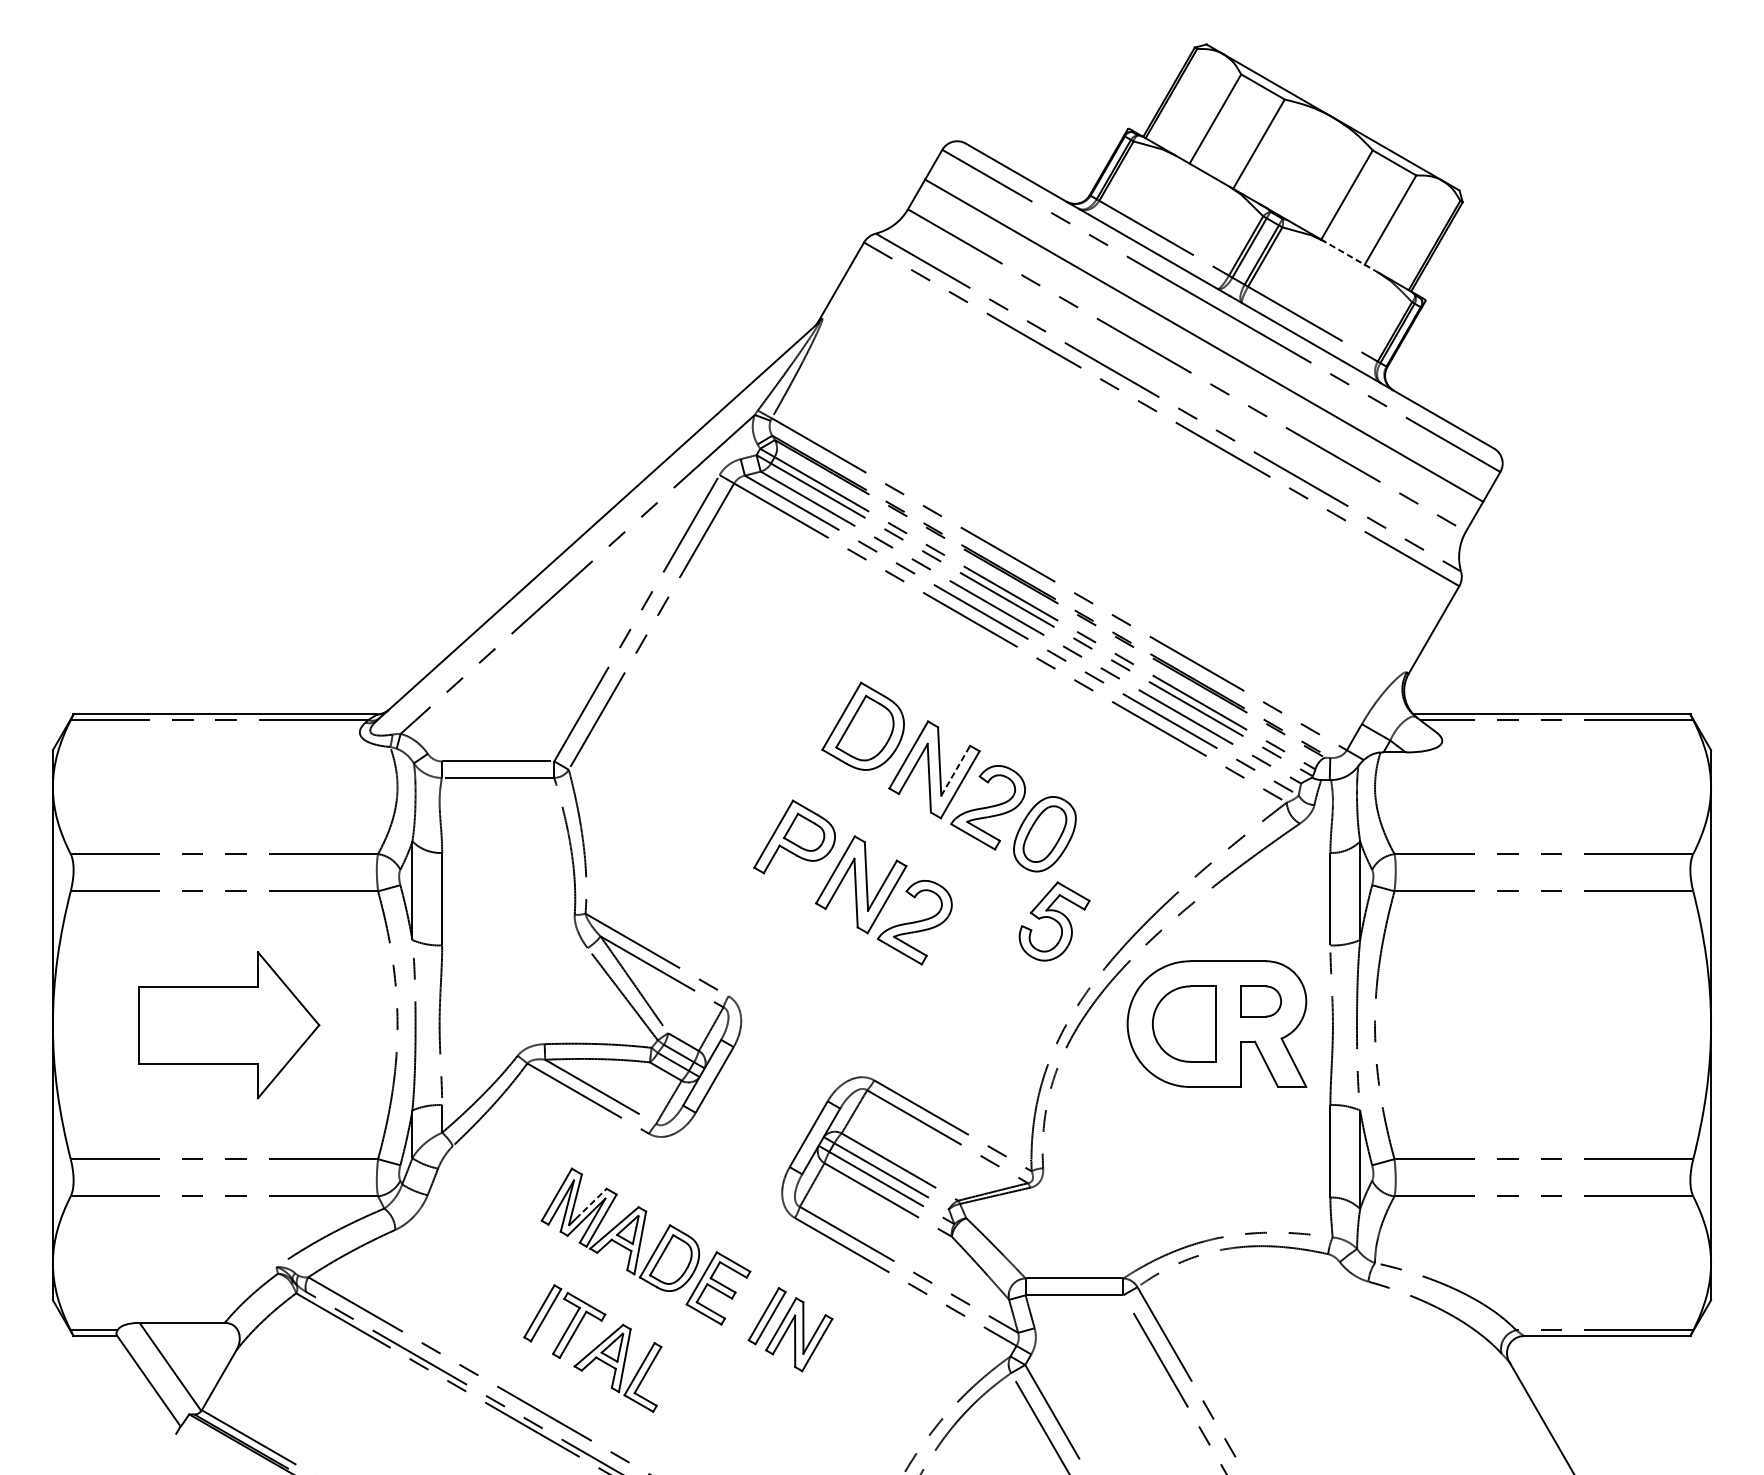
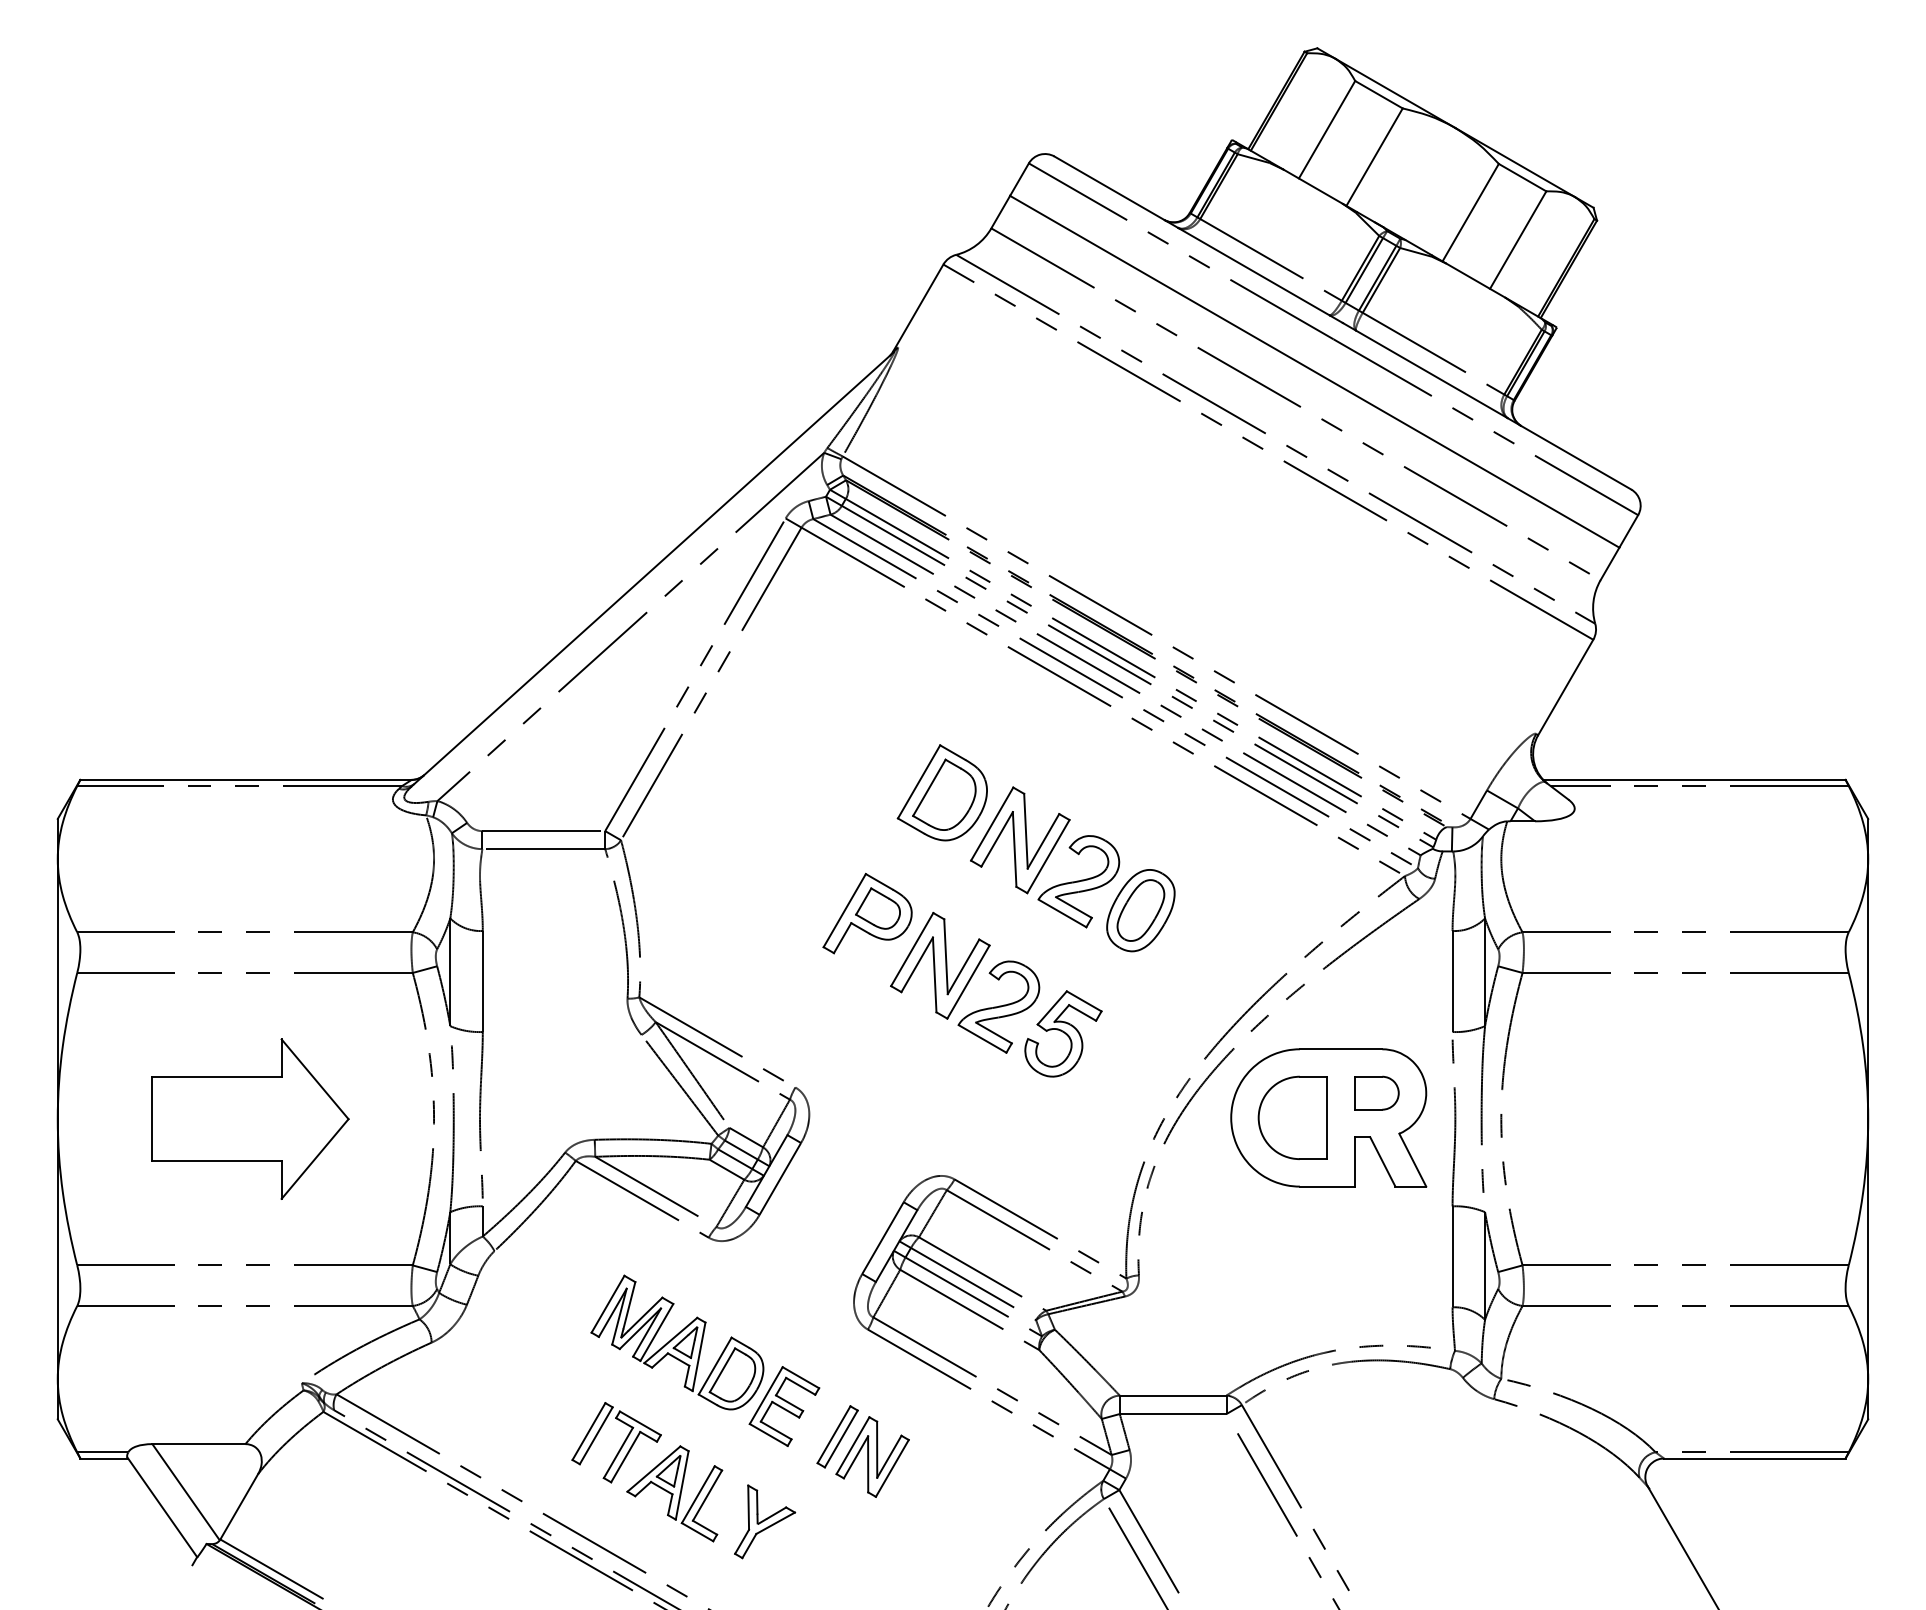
line: (1351, 257) -> (1475, 280), dashed -> solid
line: (955, 770) -> (1043, 840), dashed -> solid
part: (1054, 921) -> (1063, 1033), moved
line: (591, 1204) -> (645, 1314), dashed -> solid
part: (701, 1393) -> (765, 1521), added

